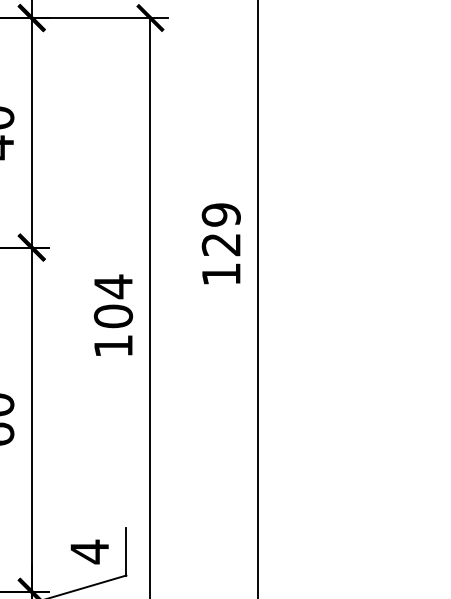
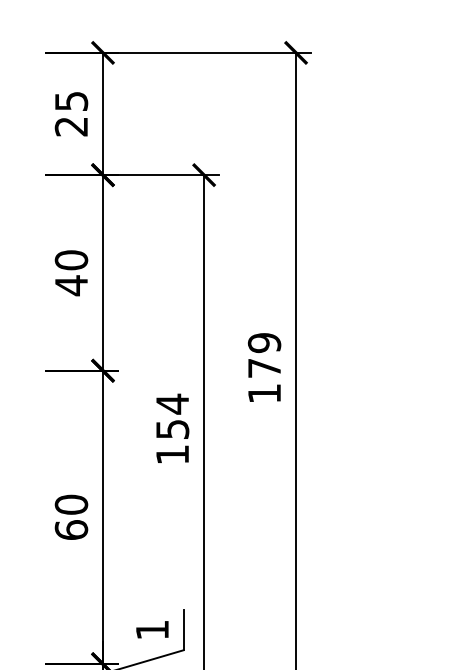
text: (220, 244) -> (263, 368), 129 -> 179
text: (113, 316) -> (172, 429), 104 -> 154
text: (89, 551) -> (152, 629), 4 -> 1

